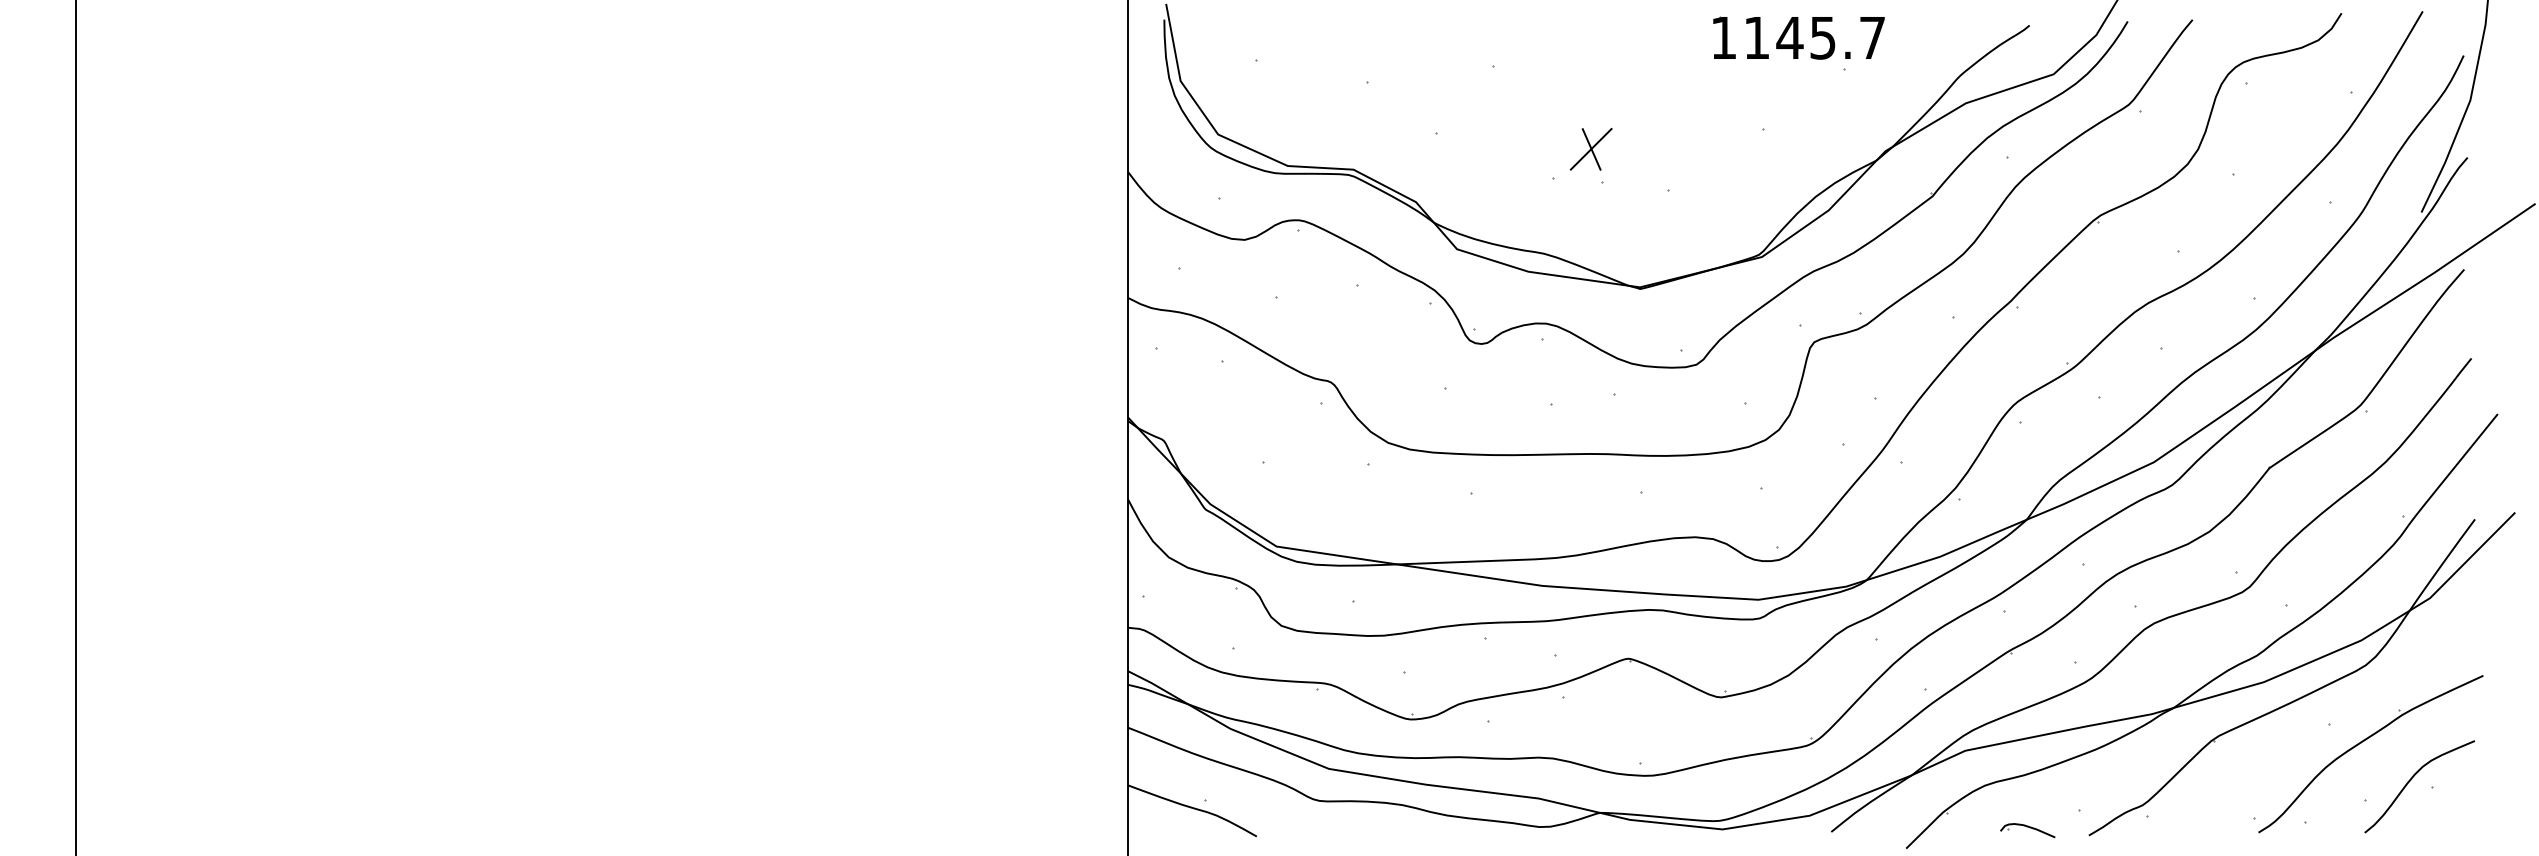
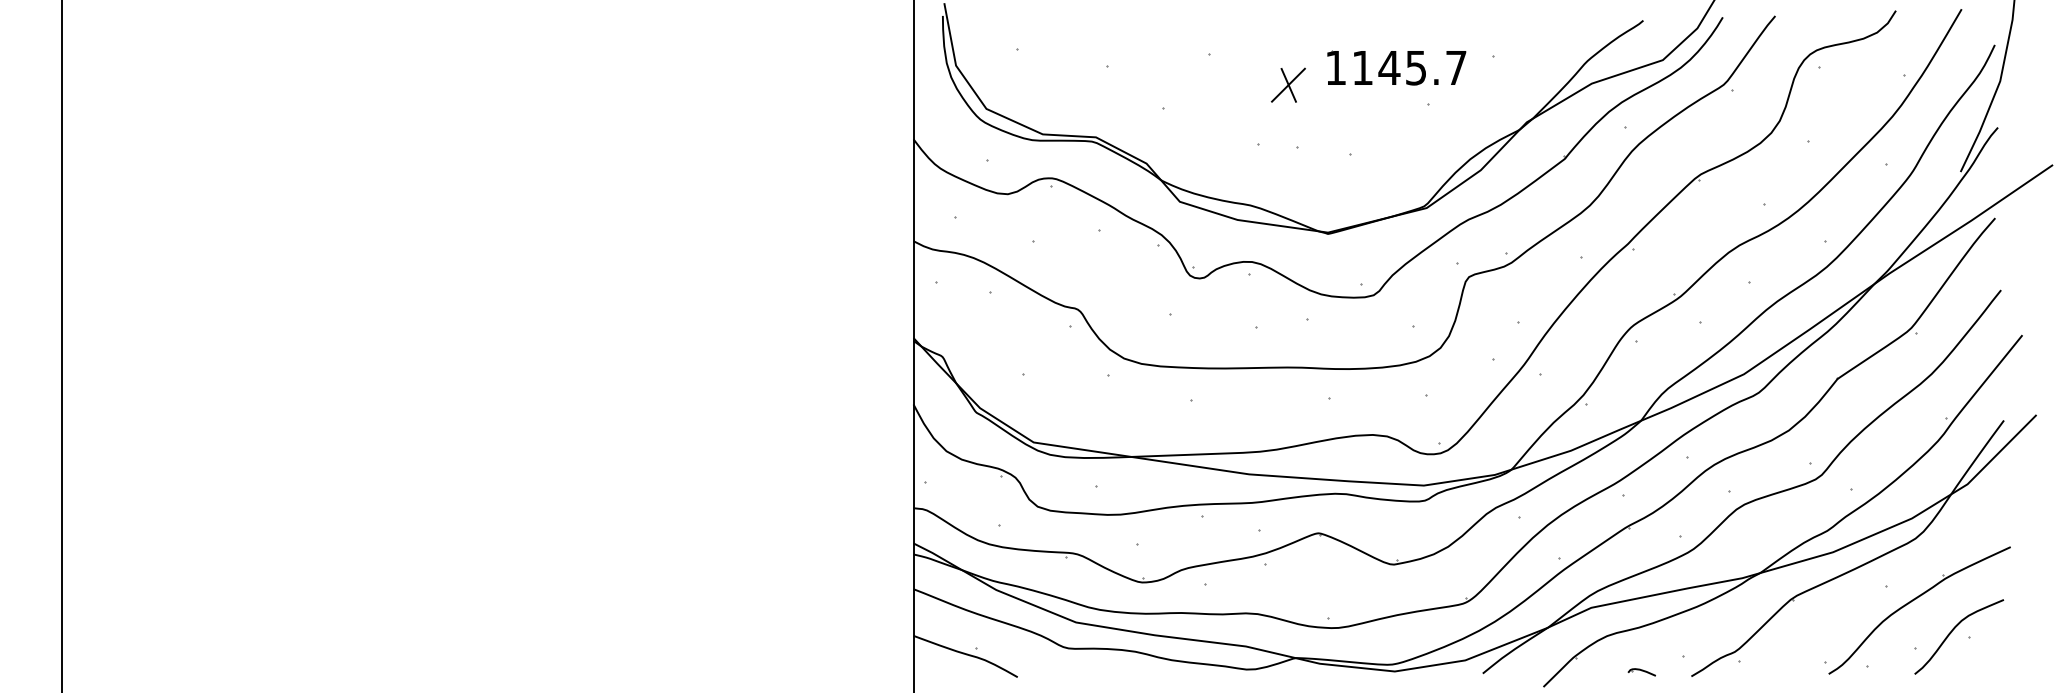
part: (1798, 37) -> (1396, 67), moved
part: (1590, 148) -> (1287, 84), moved
part: (2027, 830) -> (1641, 672), size x0.62

